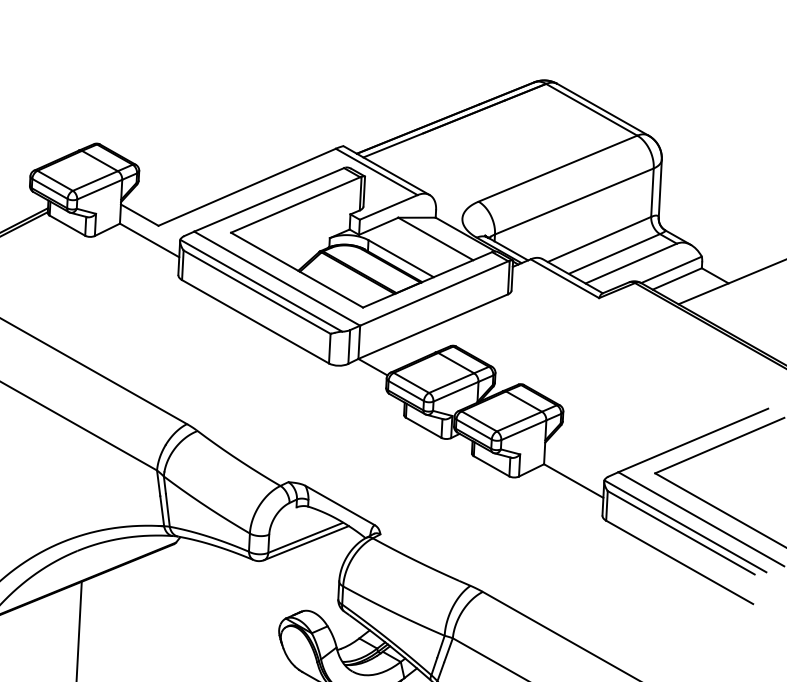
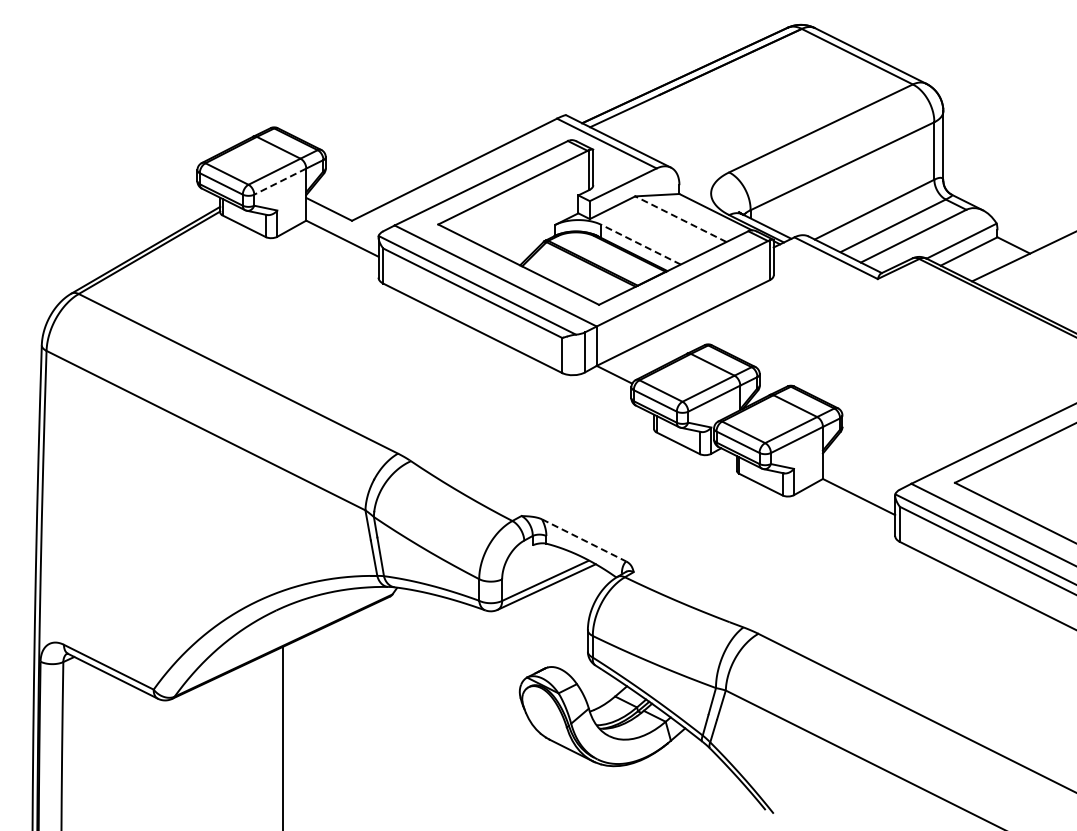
line: (99, 189) -> (279, 181), solid -> dashed
line: (435, 238) -> (680, 218), solid -> dashed
line: (400, 258) -> (640, 244), solid -> dashed
line: (340, 505) -> (584, 540), solid -> dashed

